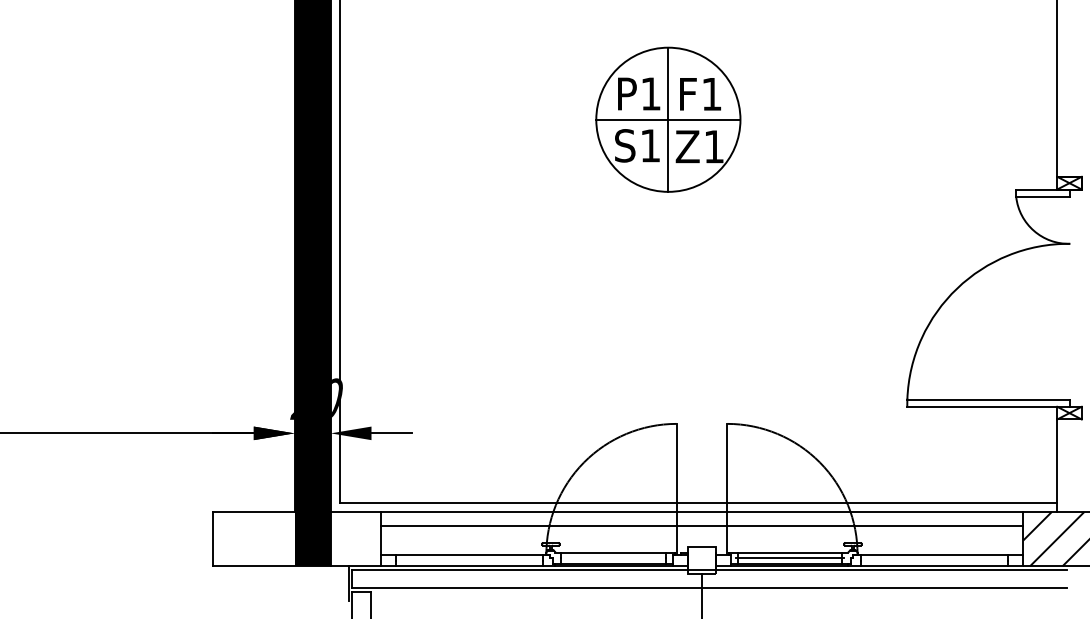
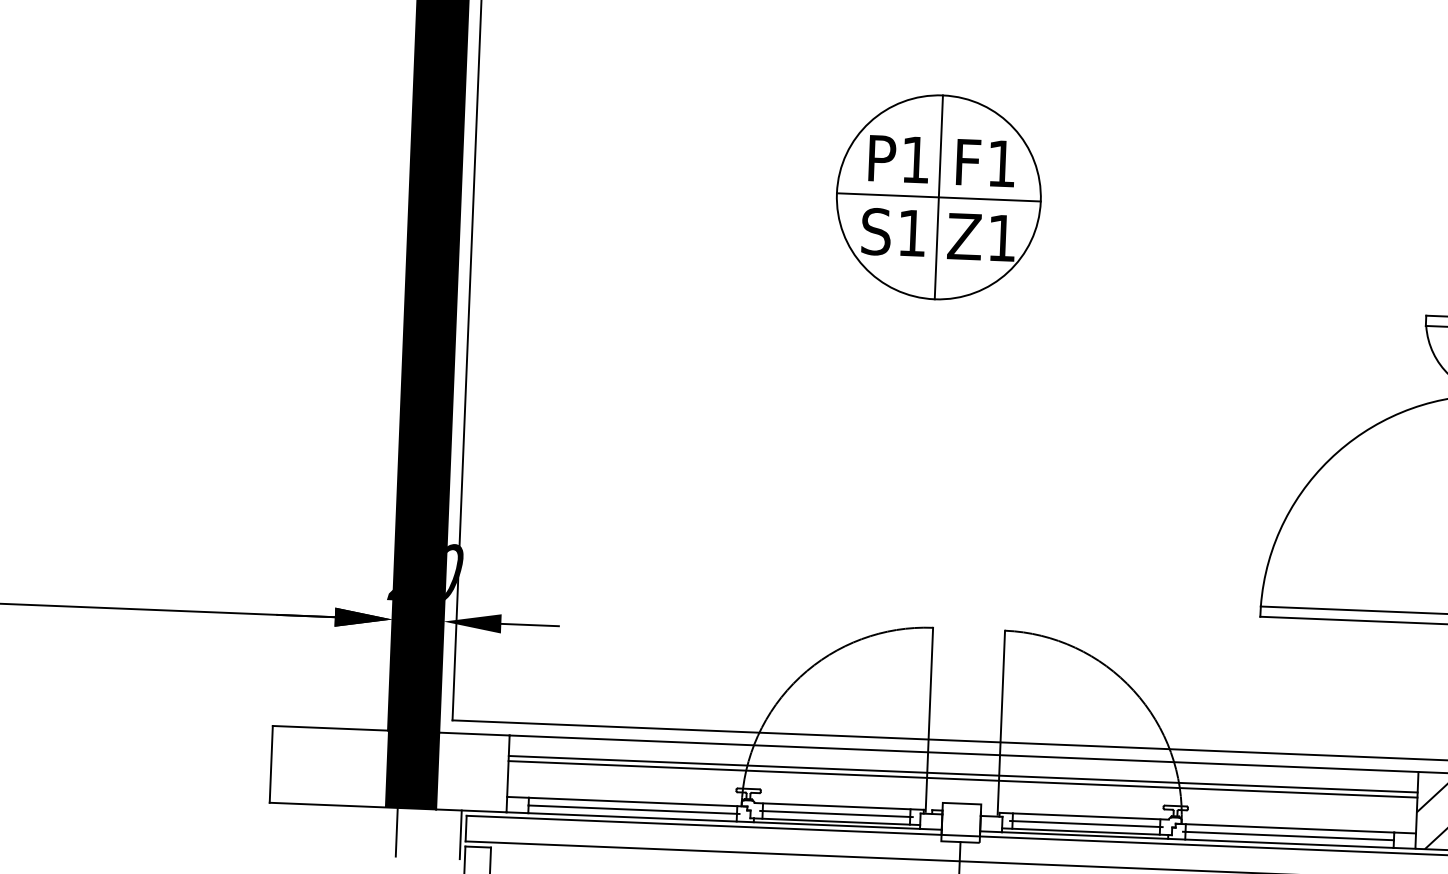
line: (701, 530) -> (962, 779), added
line: (613, 558) -> (836, 814), added
line: (470, 560) -> (634, 809), added
line: (932, 560) -> (1287, 835), added
line: (303, 583) -> (396, 832), added

